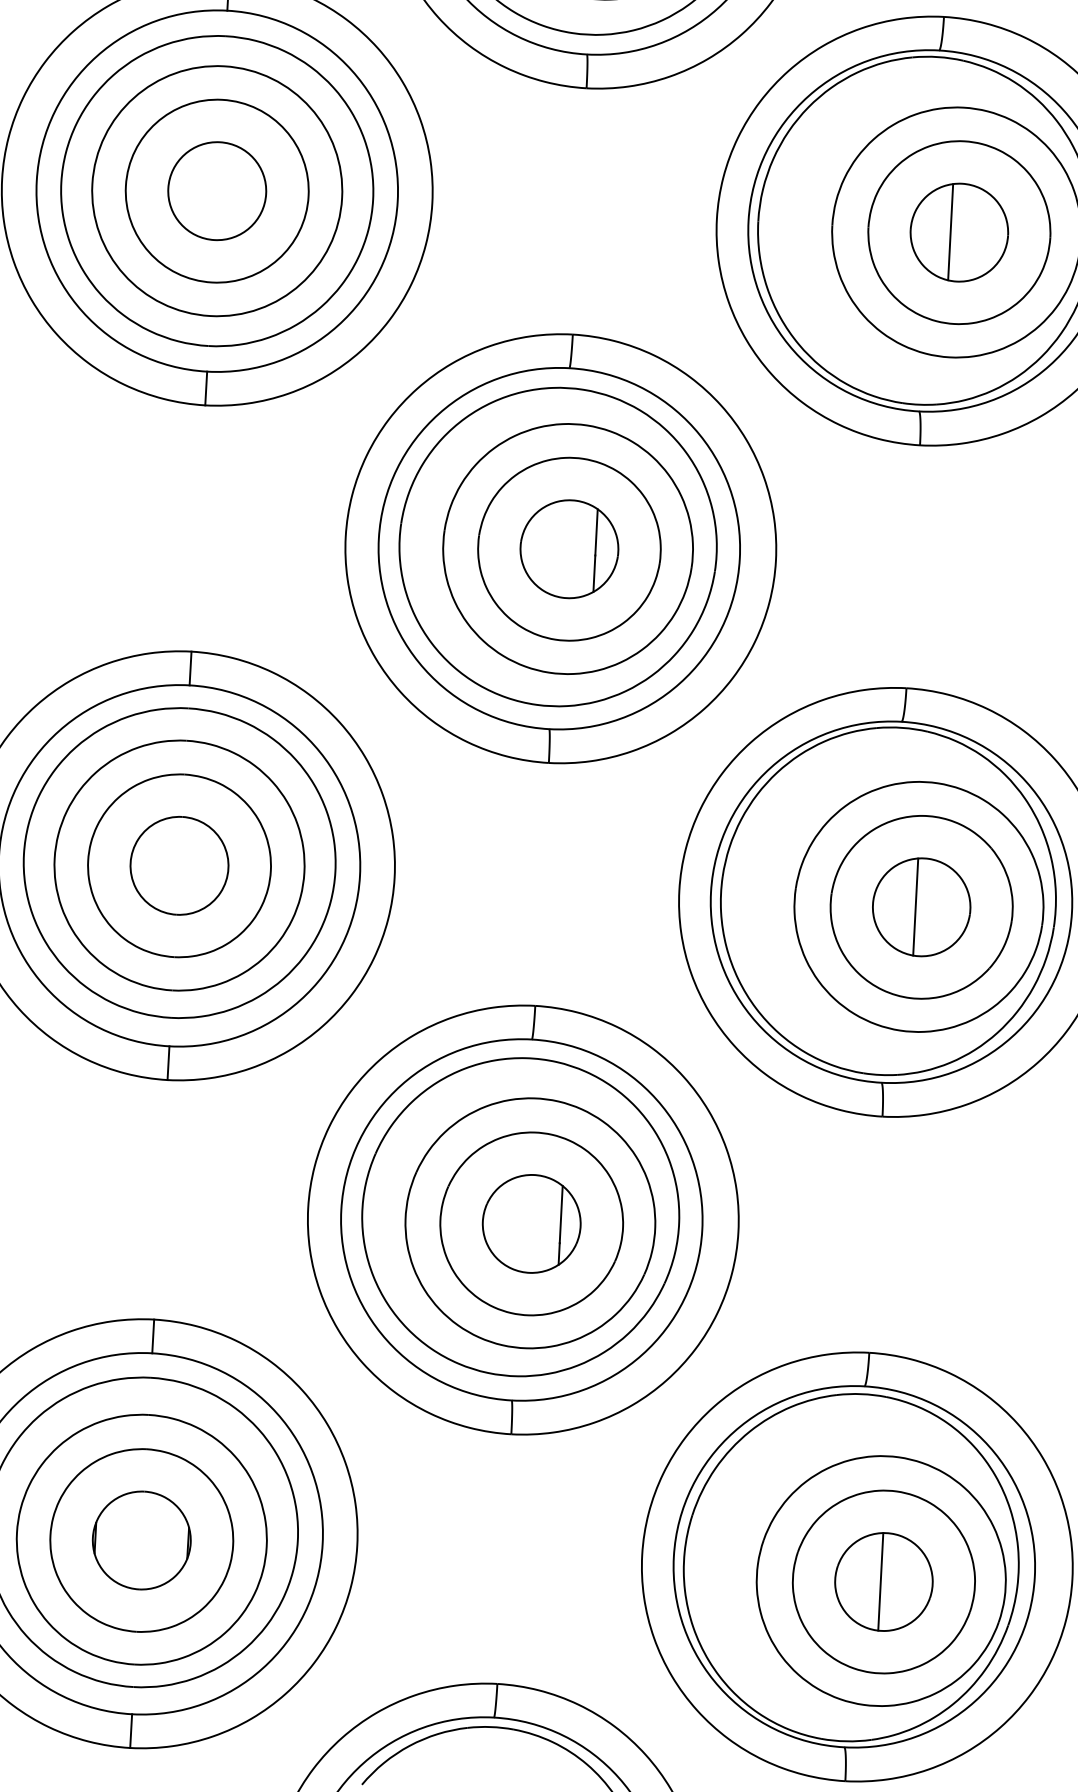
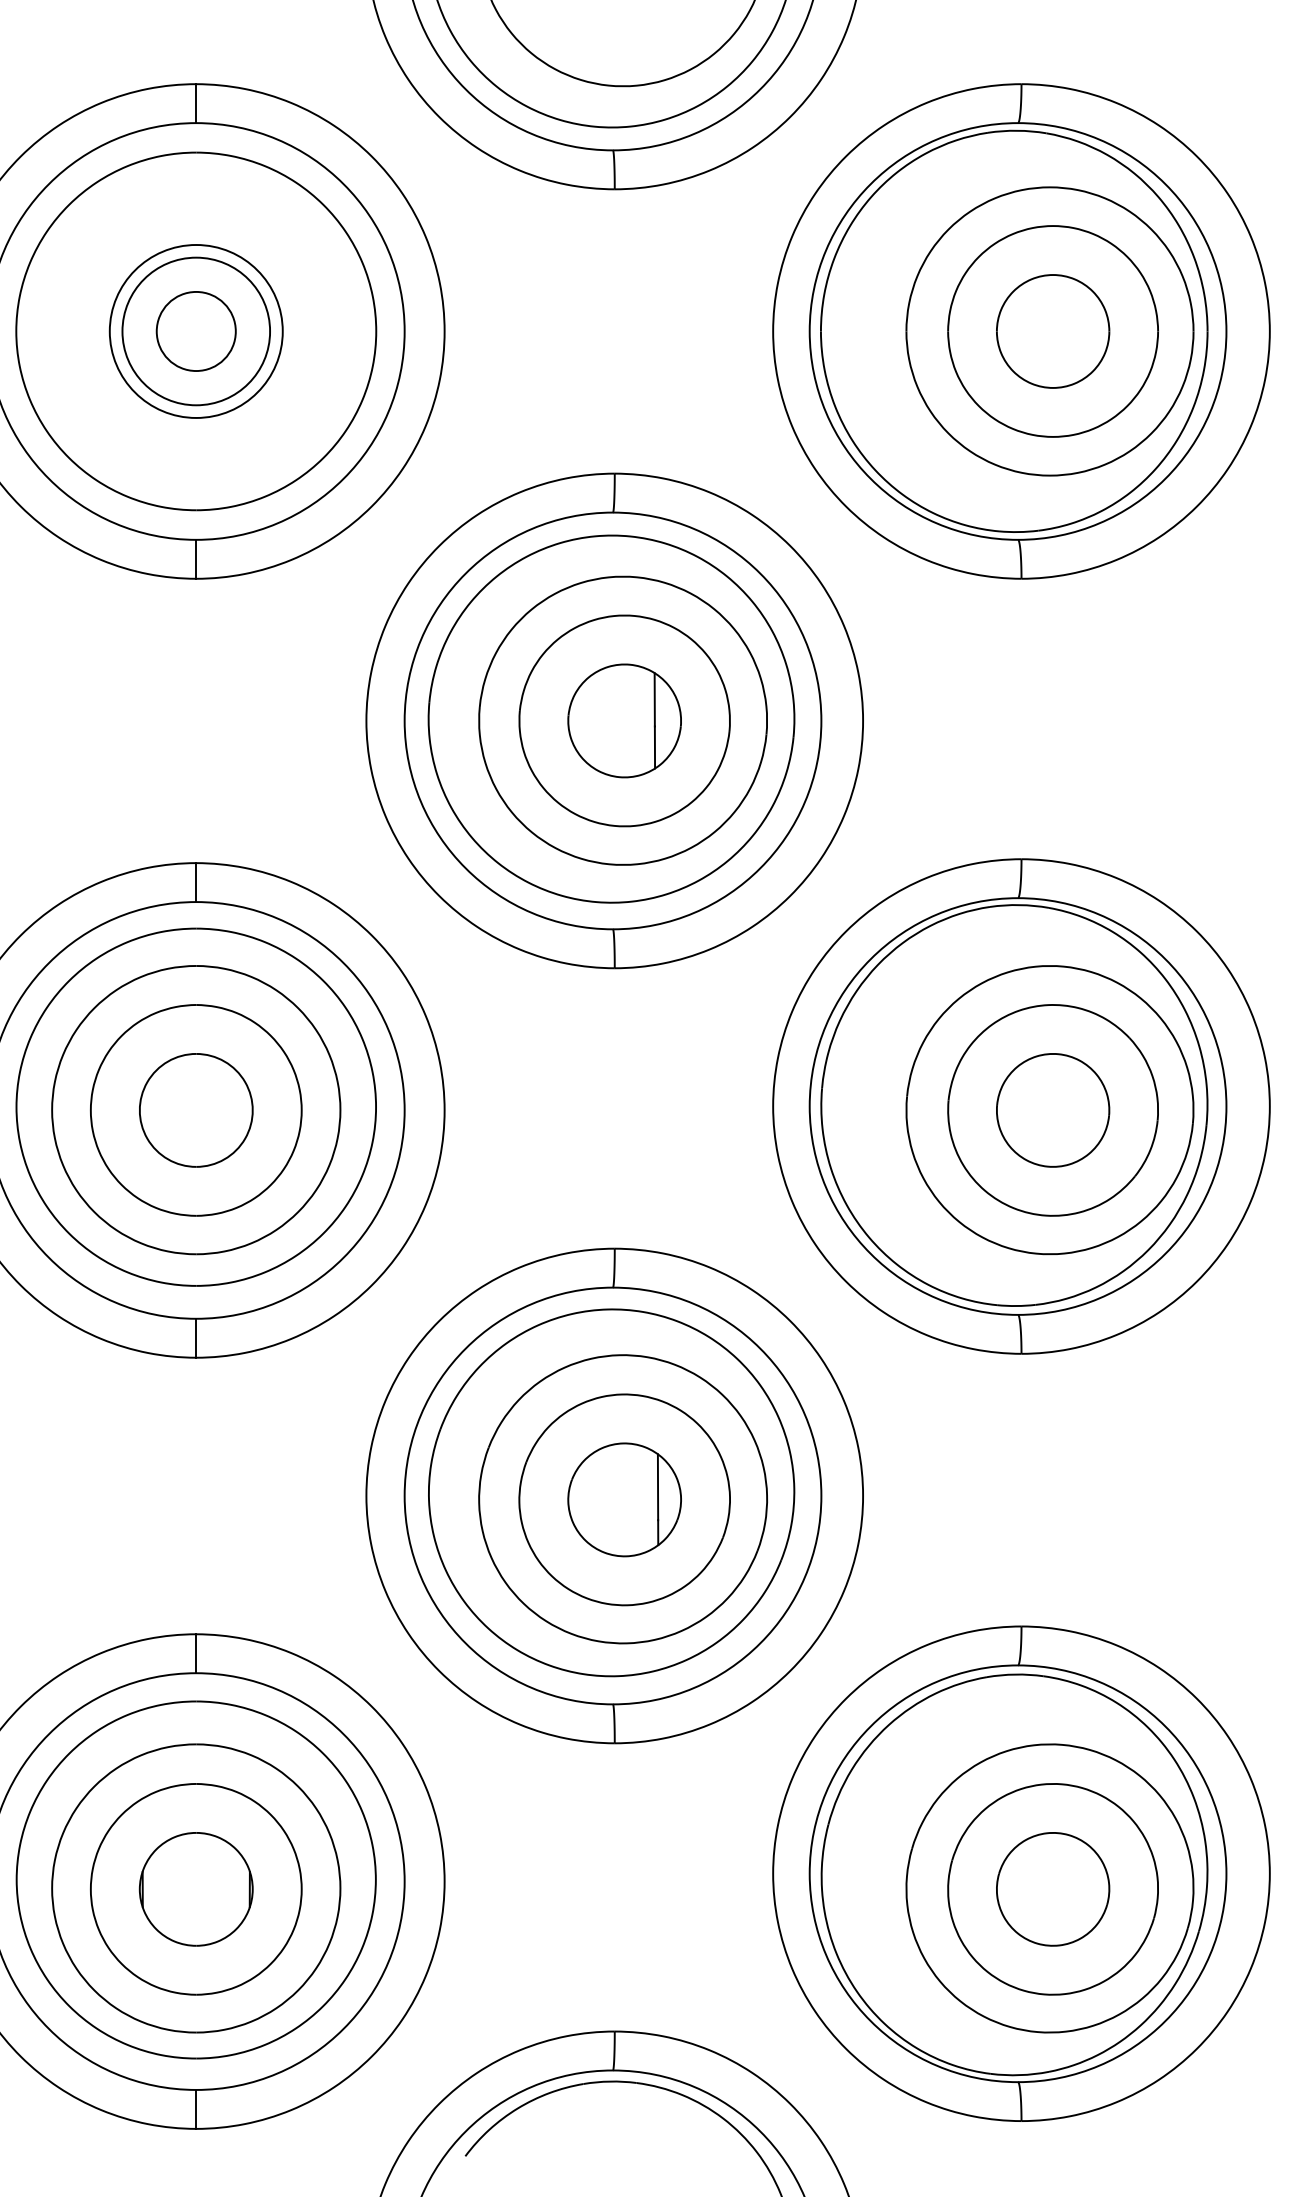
circle: (216, 191) -> (195, 331), size x0.7
circle: (216, 191) -> (195, 331), size x0.7
circle: (217, 191) -> (196, 331), size x0.6
line: (950, 232) -> (1042, 331), removed
line: (915, 907) -> (1046, 1110), removed
line: (880, 1581) -> (1049, 1889), removed

